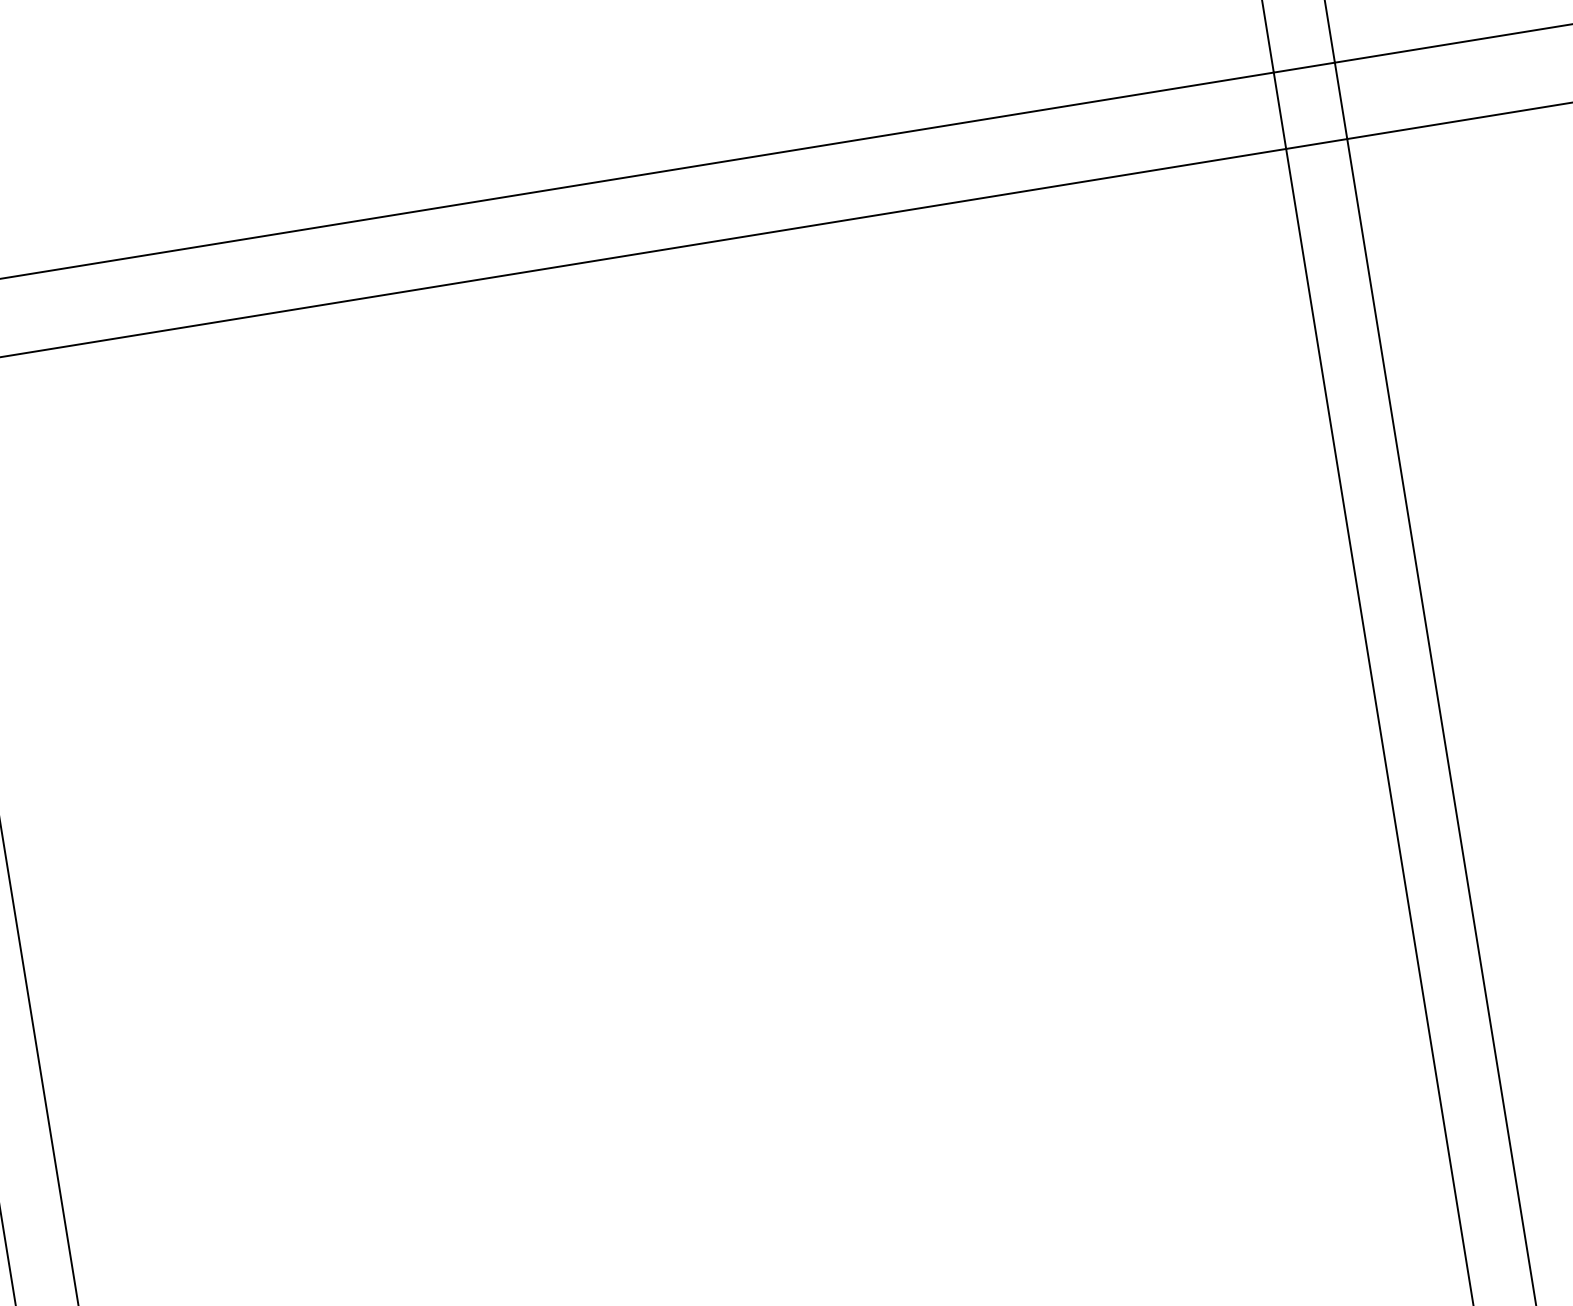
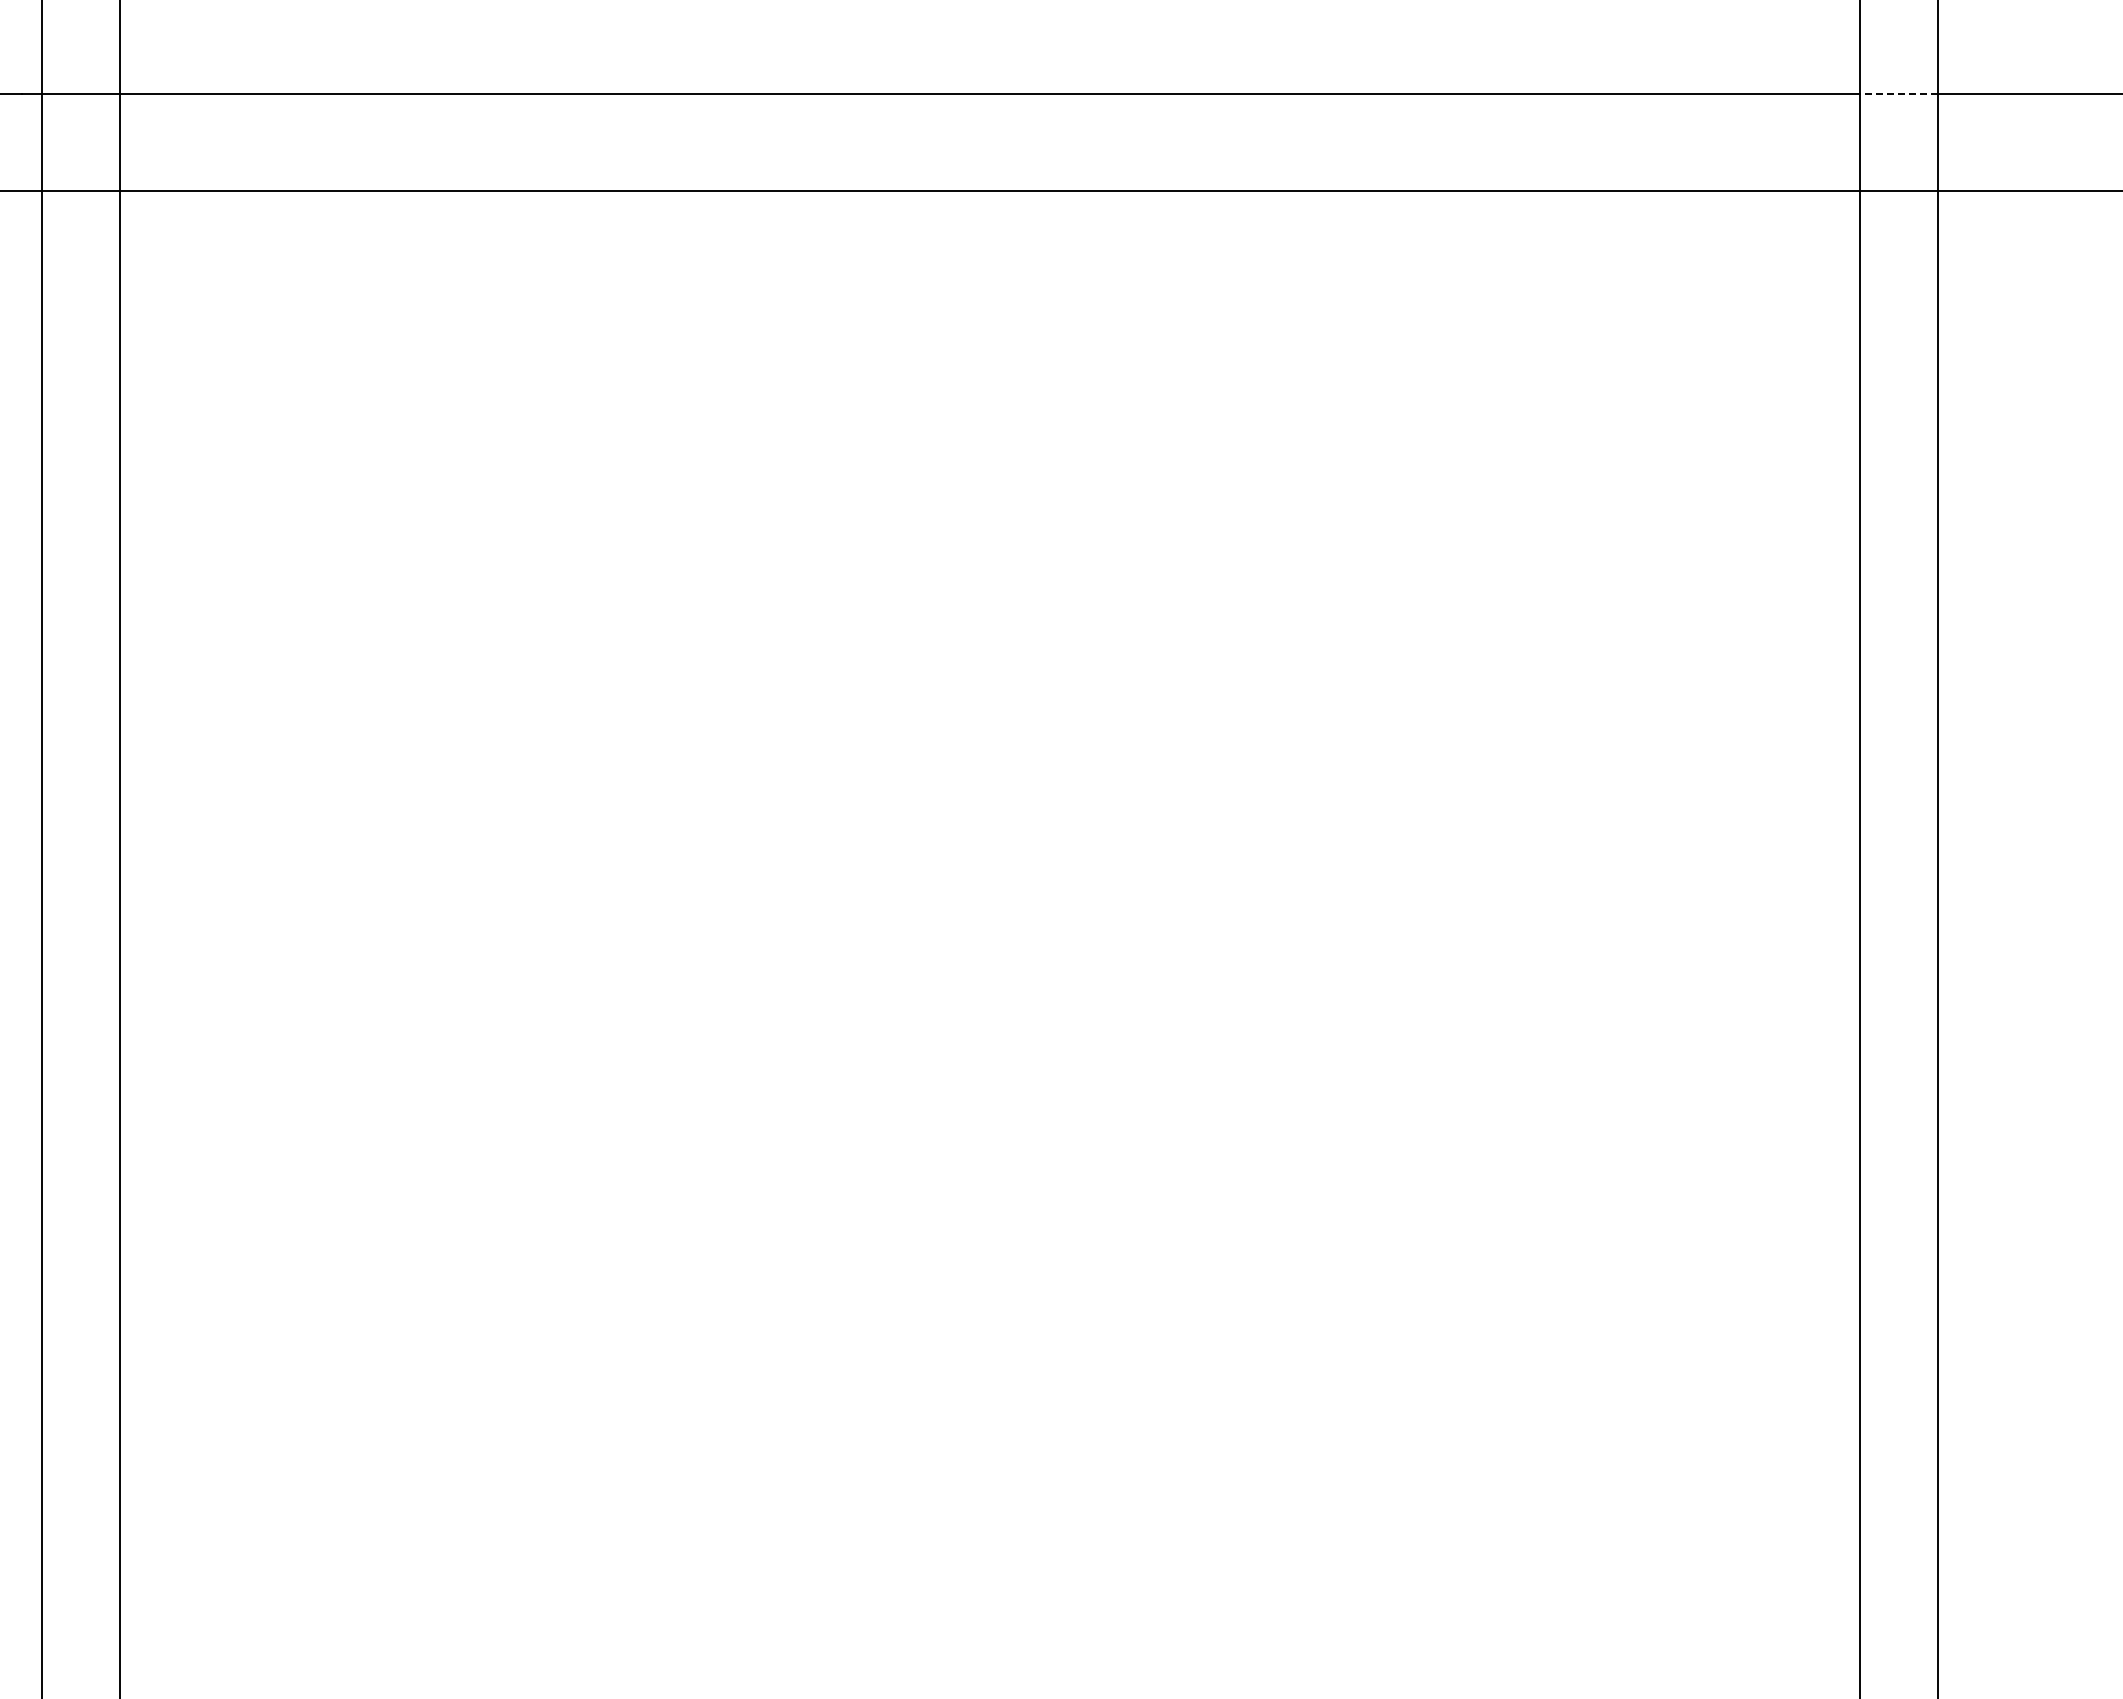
line: (1303, 67) -> (1898, 93), solid -> dashed

